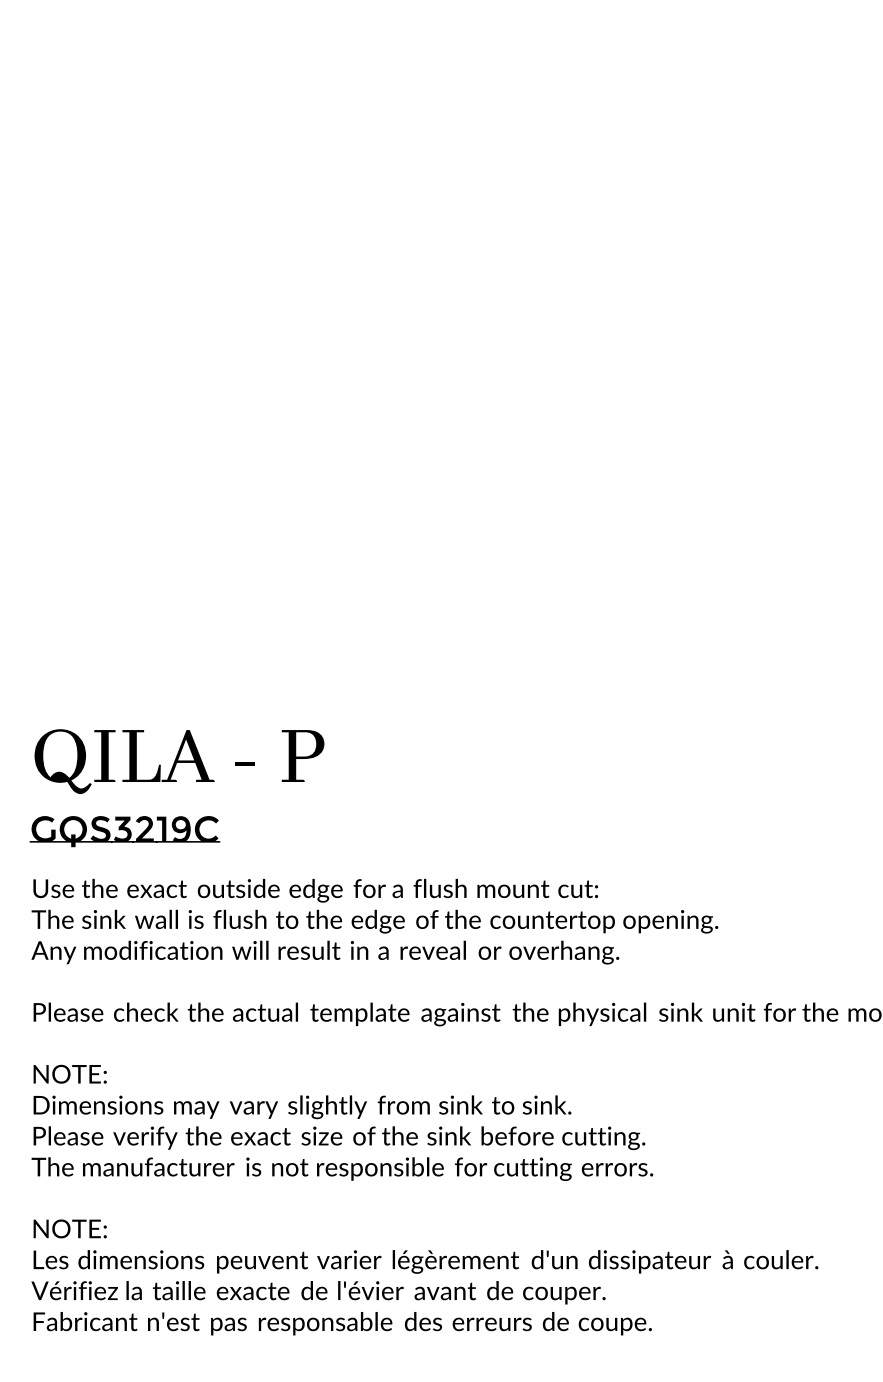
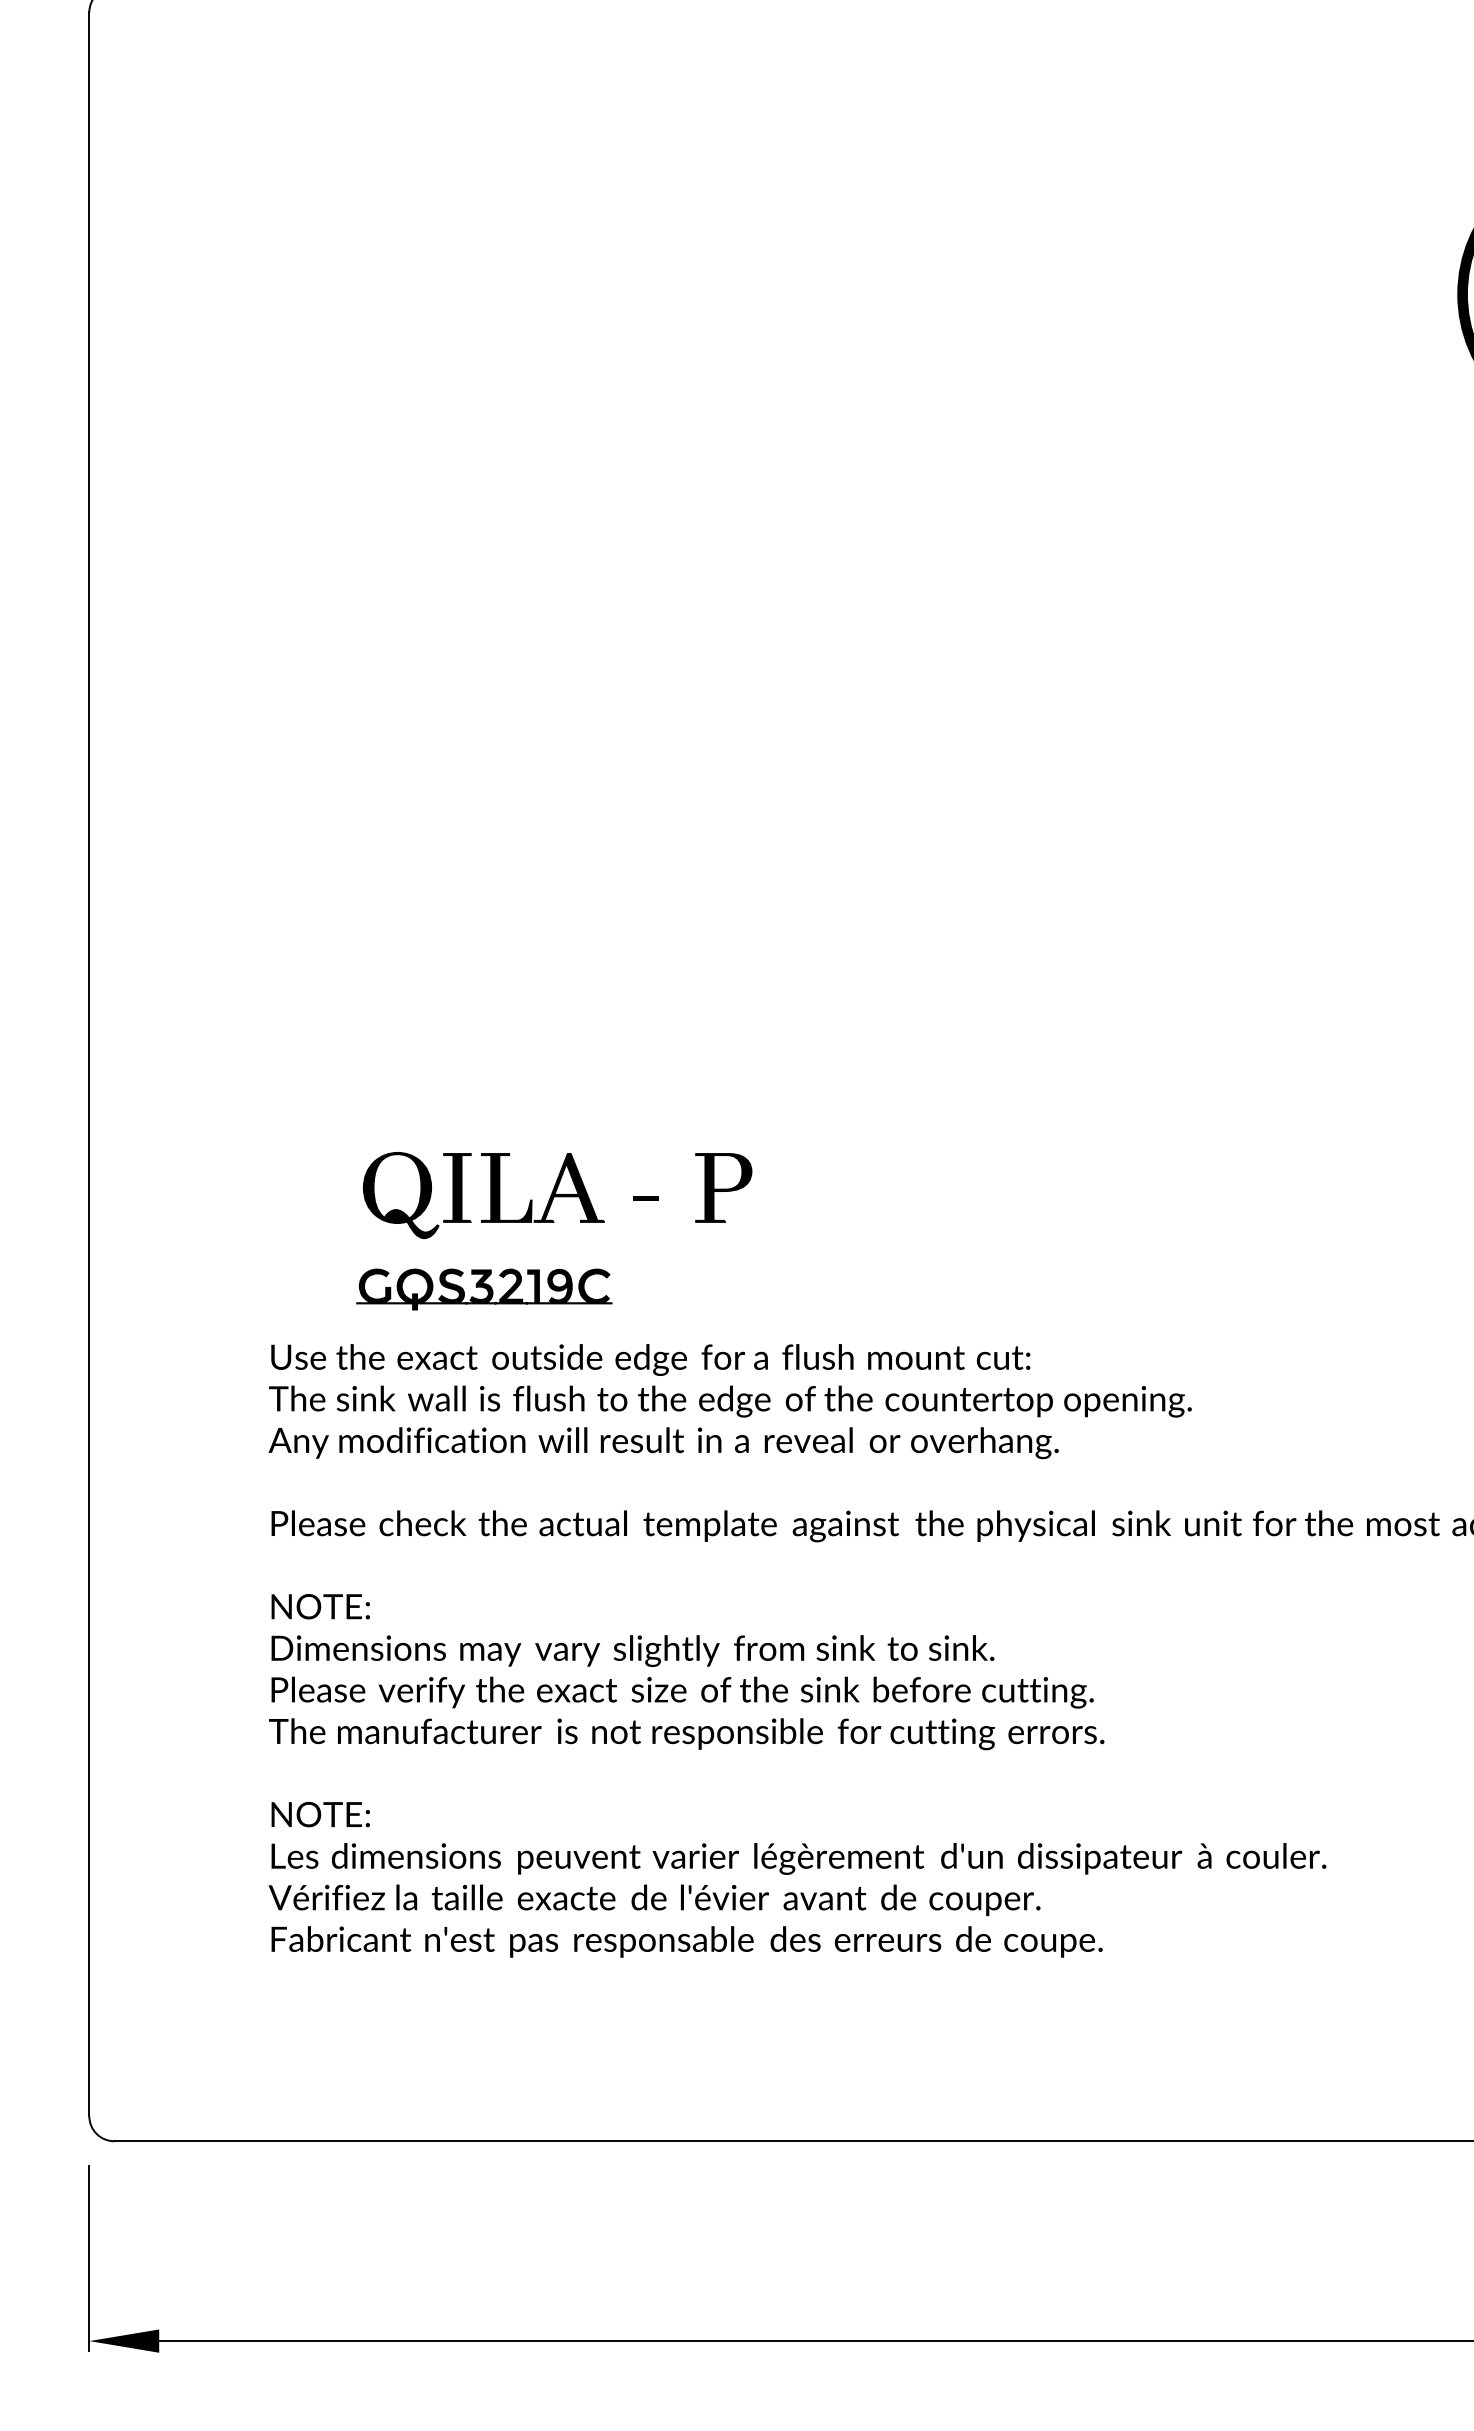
text: (177, 788) -> (554, 1231), moved

